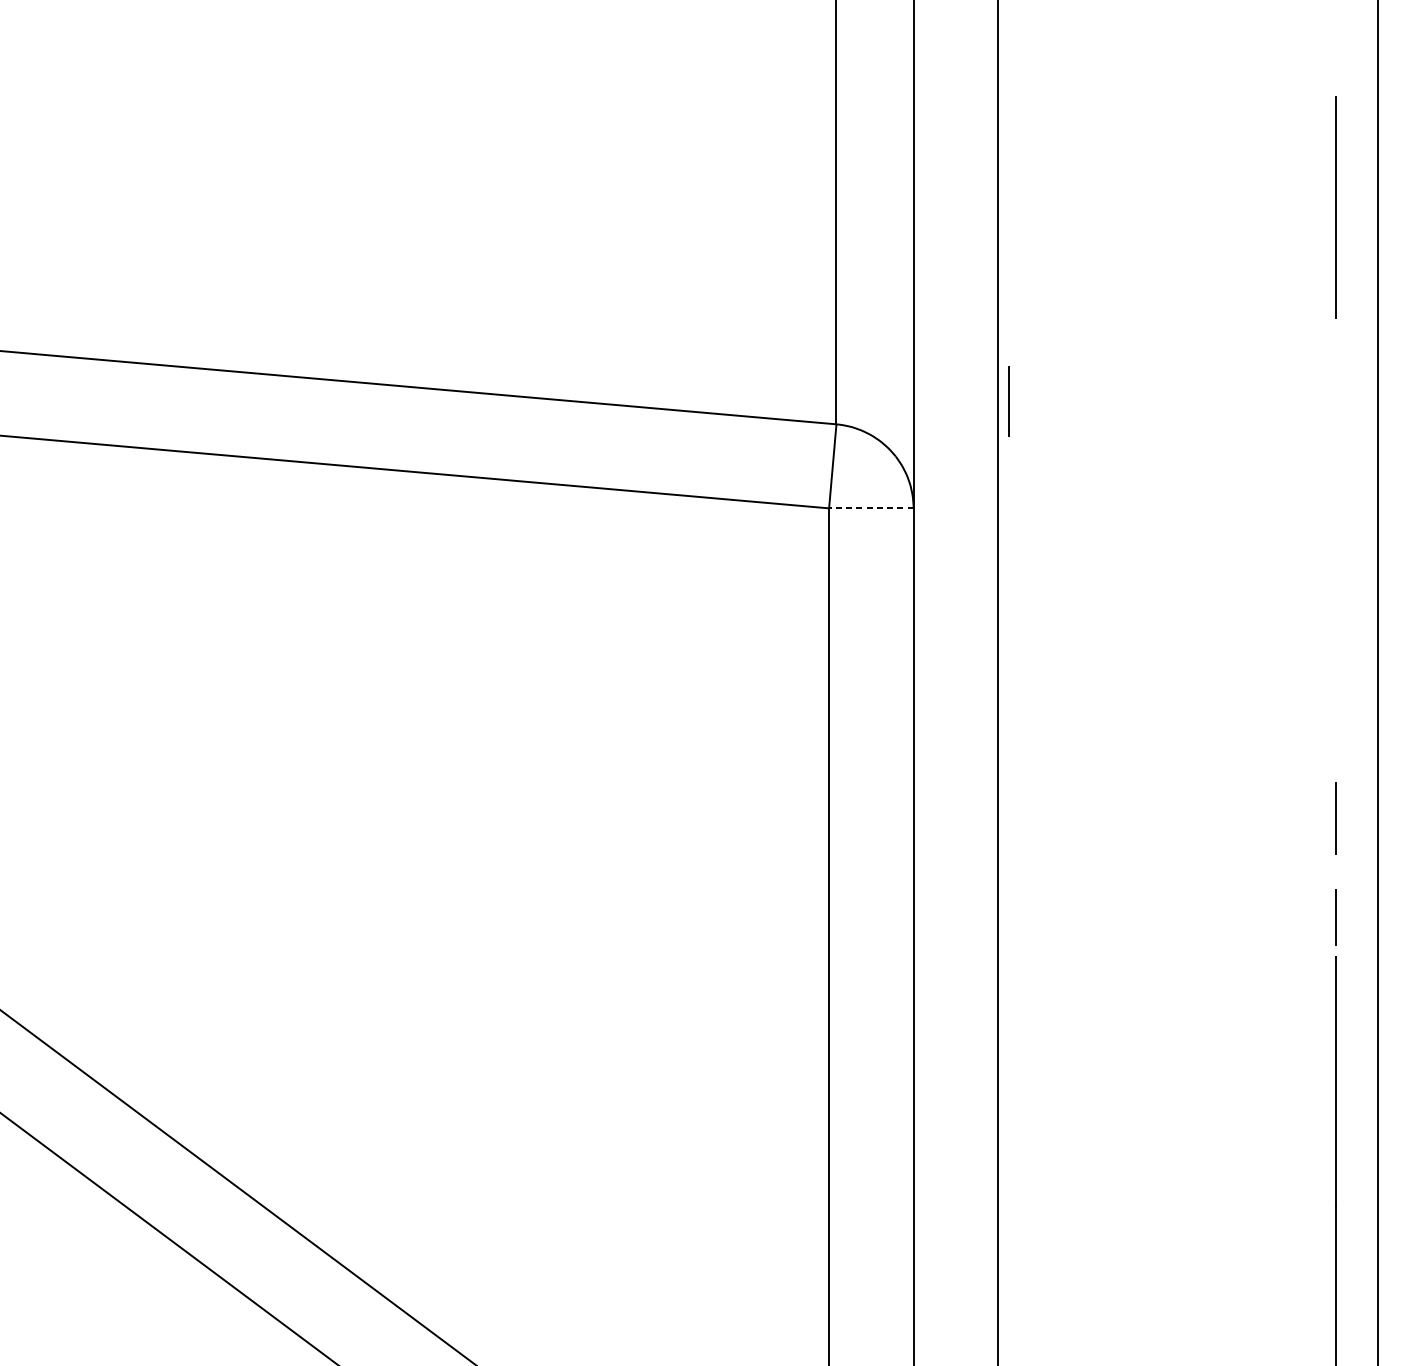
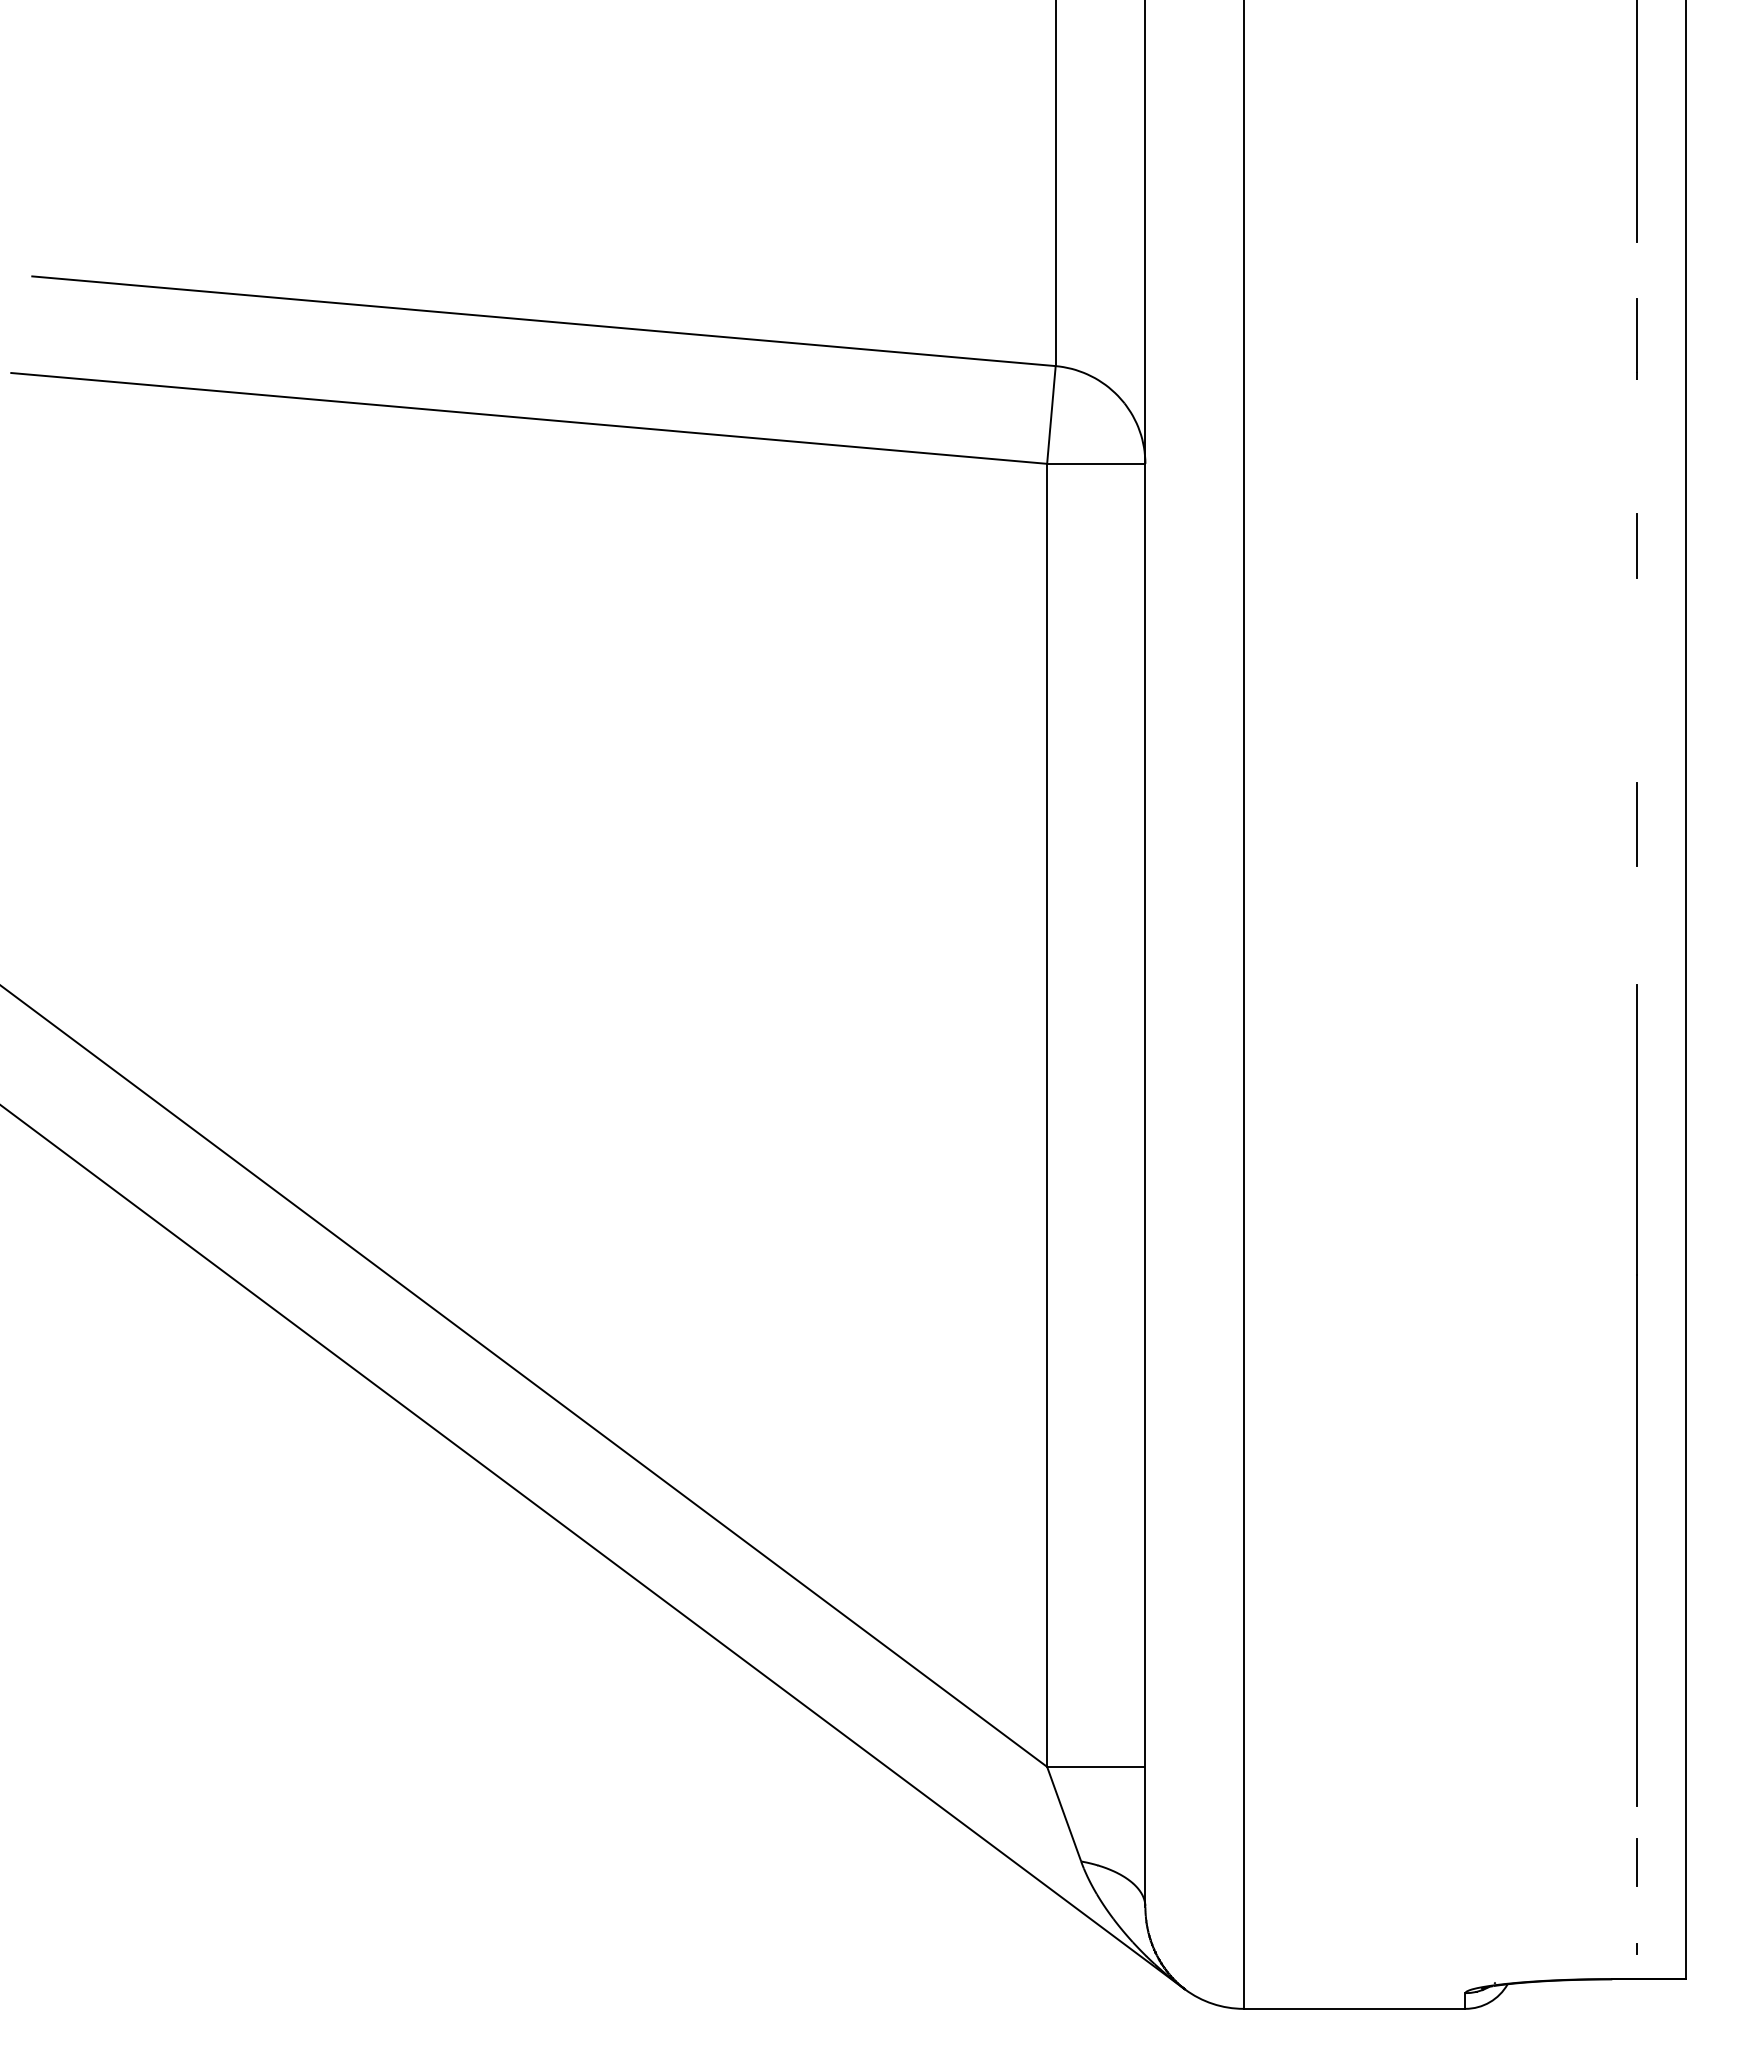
line: (1009, 400) -> (1636, 338), moved
line: (870, 508) -> (1095, 463), dashed -> solid
line: (1335, 917) -> (1636, 545), moved

